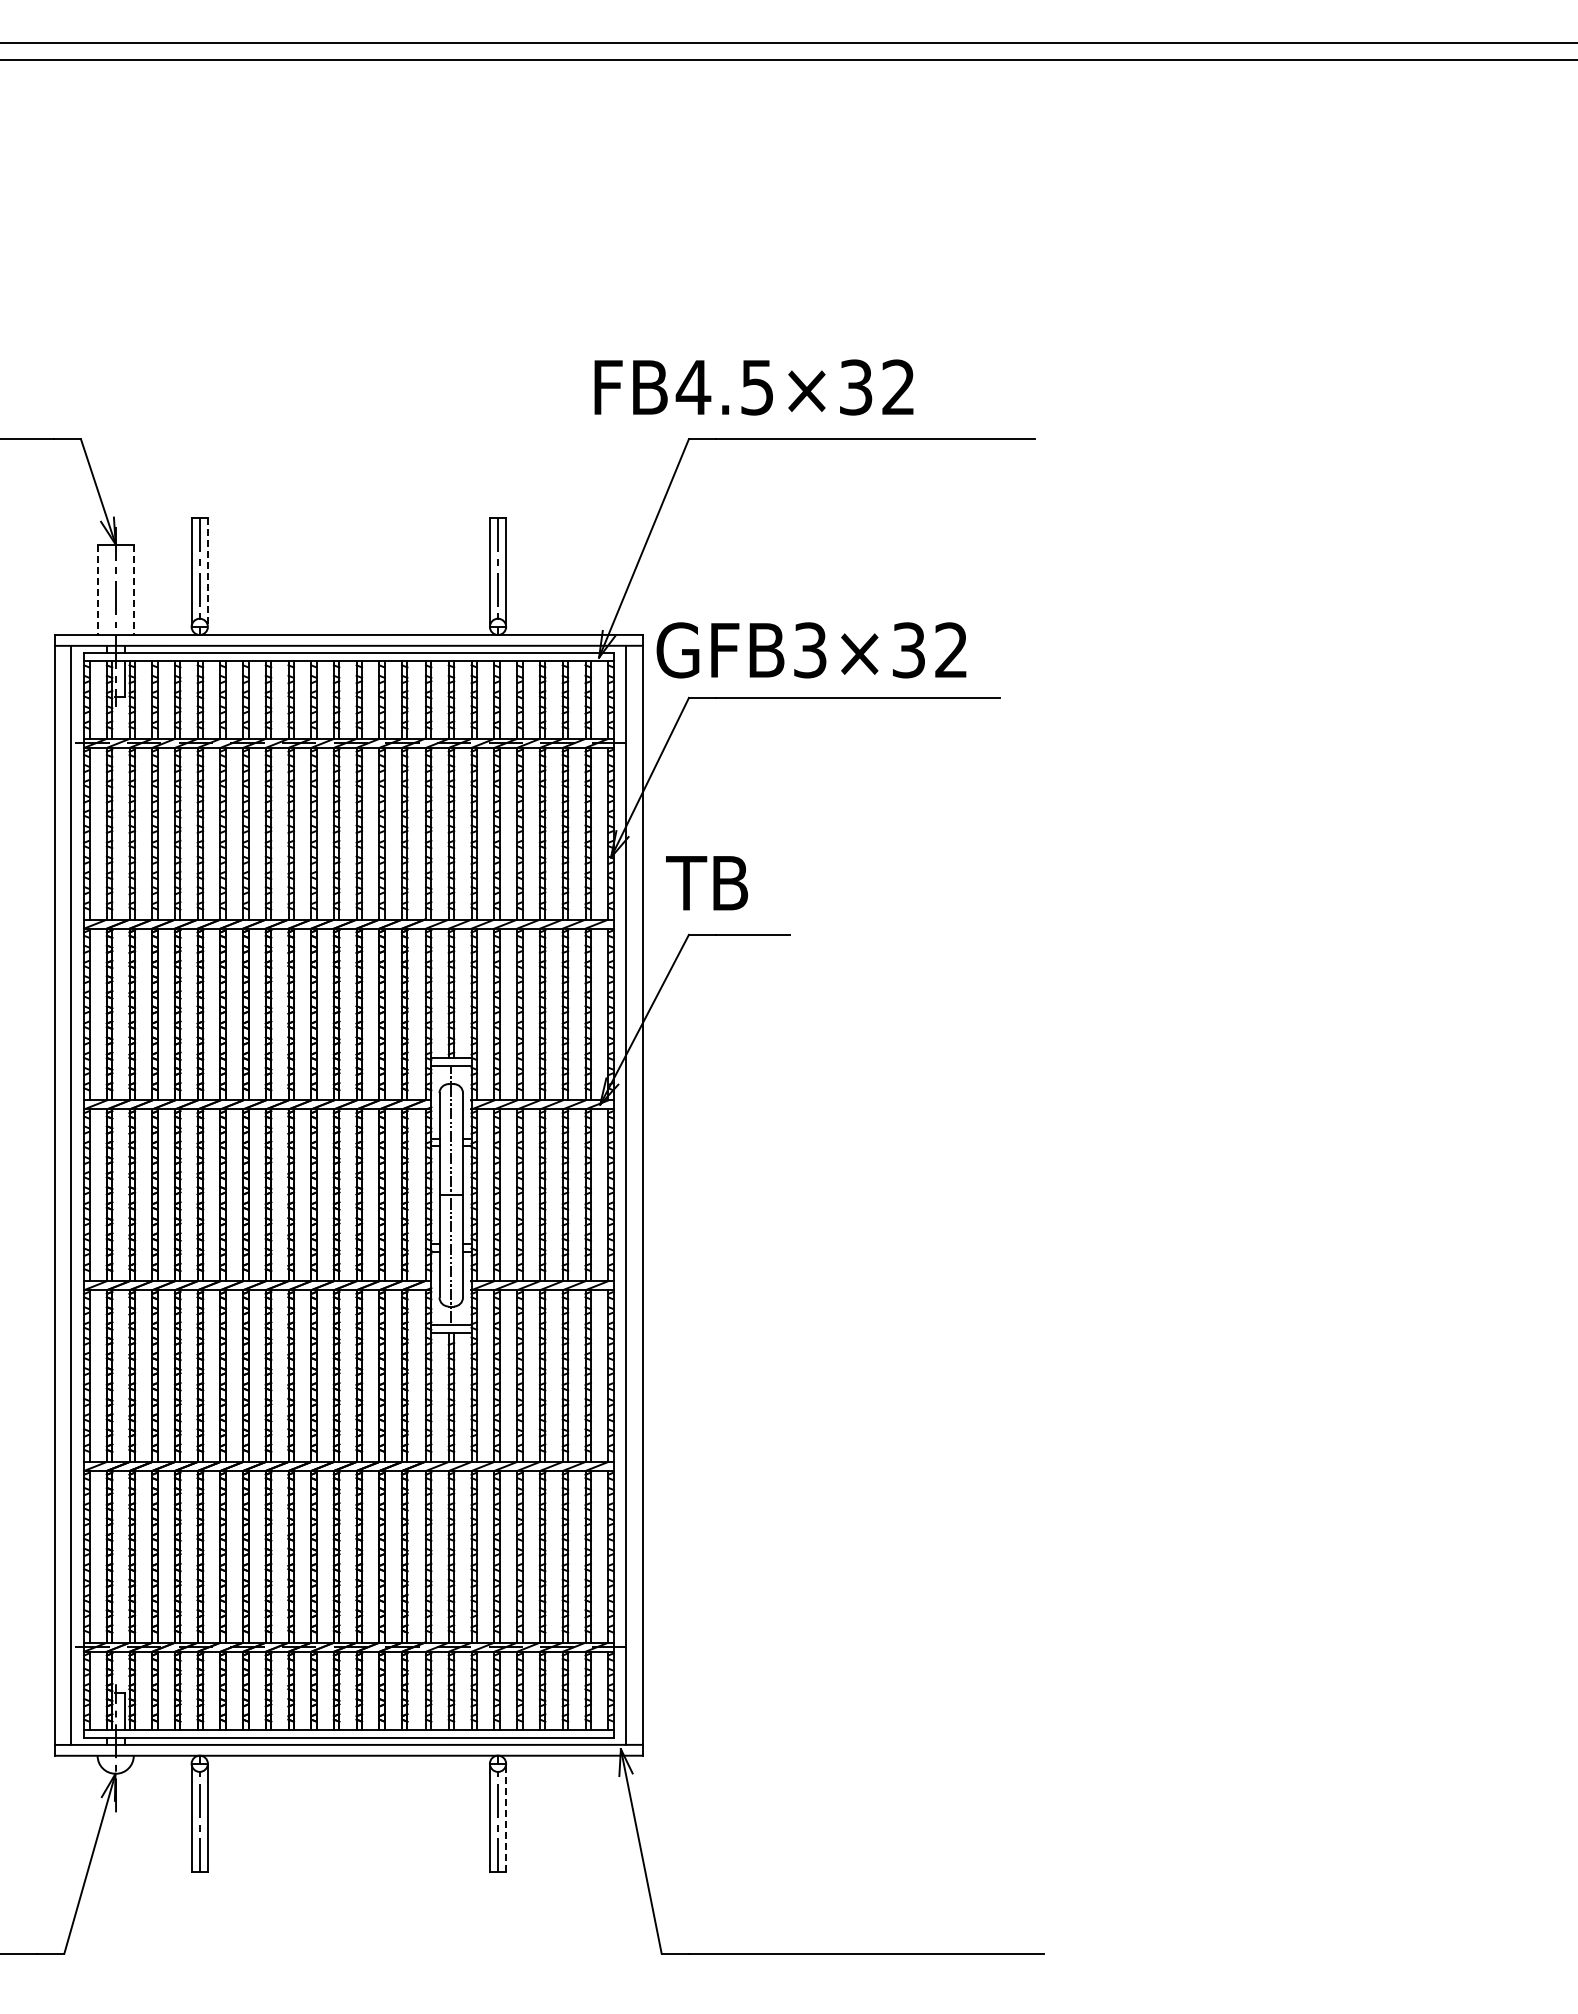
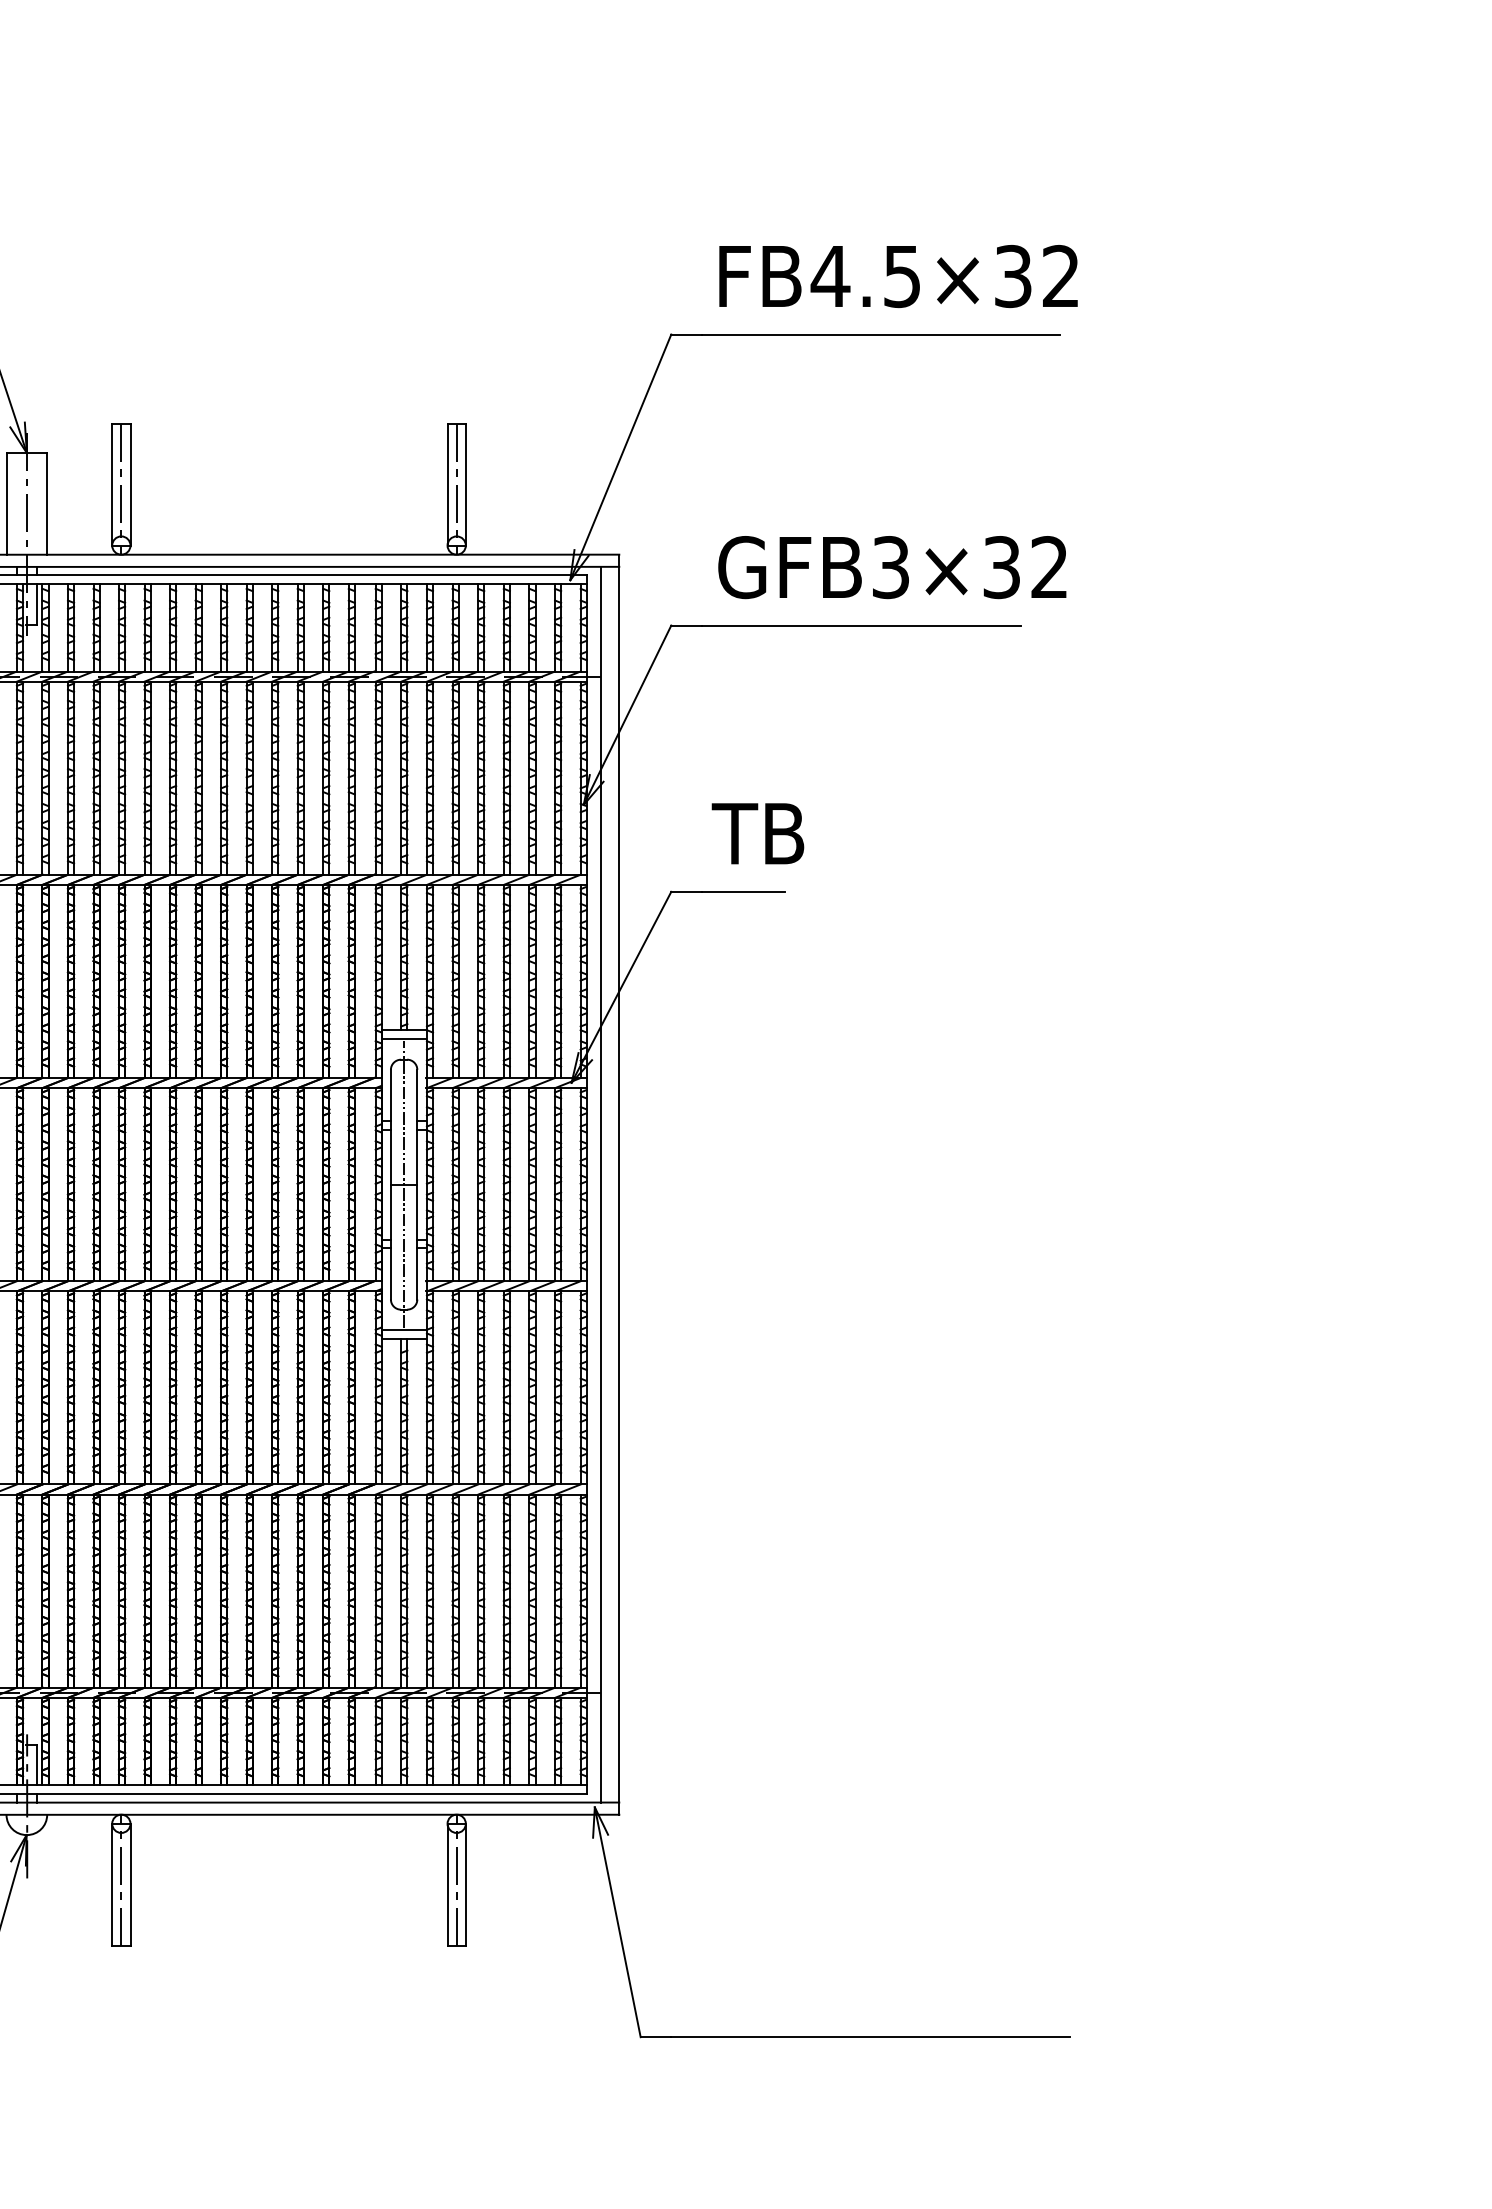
text: (753, 387) -> (897, 276), moved
line: (207, 573) -> (130, 485), dashed -> solid
line: (97, 590) -> (6, 504), dashed -> solid
line: (133, 590) -> (46, 504), dashed -> solid
text: (811, 650) -> (892, 567), moved
text: (707, 883) -> (758, 834), moved
line: (506, 1817) -> (466, 1884), dashed -> solid

